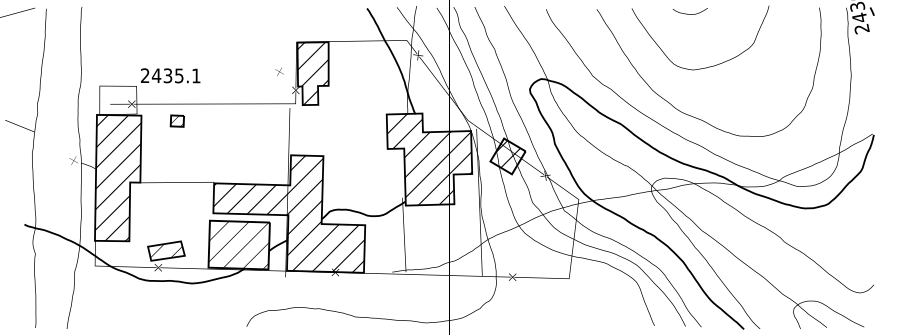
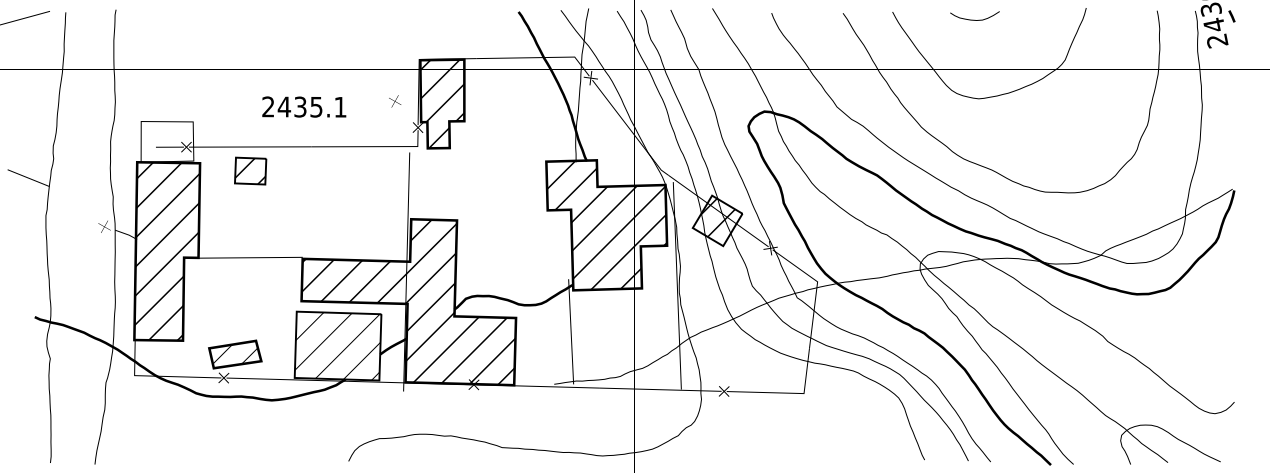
text: (170, 75) -> (304, 106), moved
part: (177, 120) -> (250, 170), size x1.67

